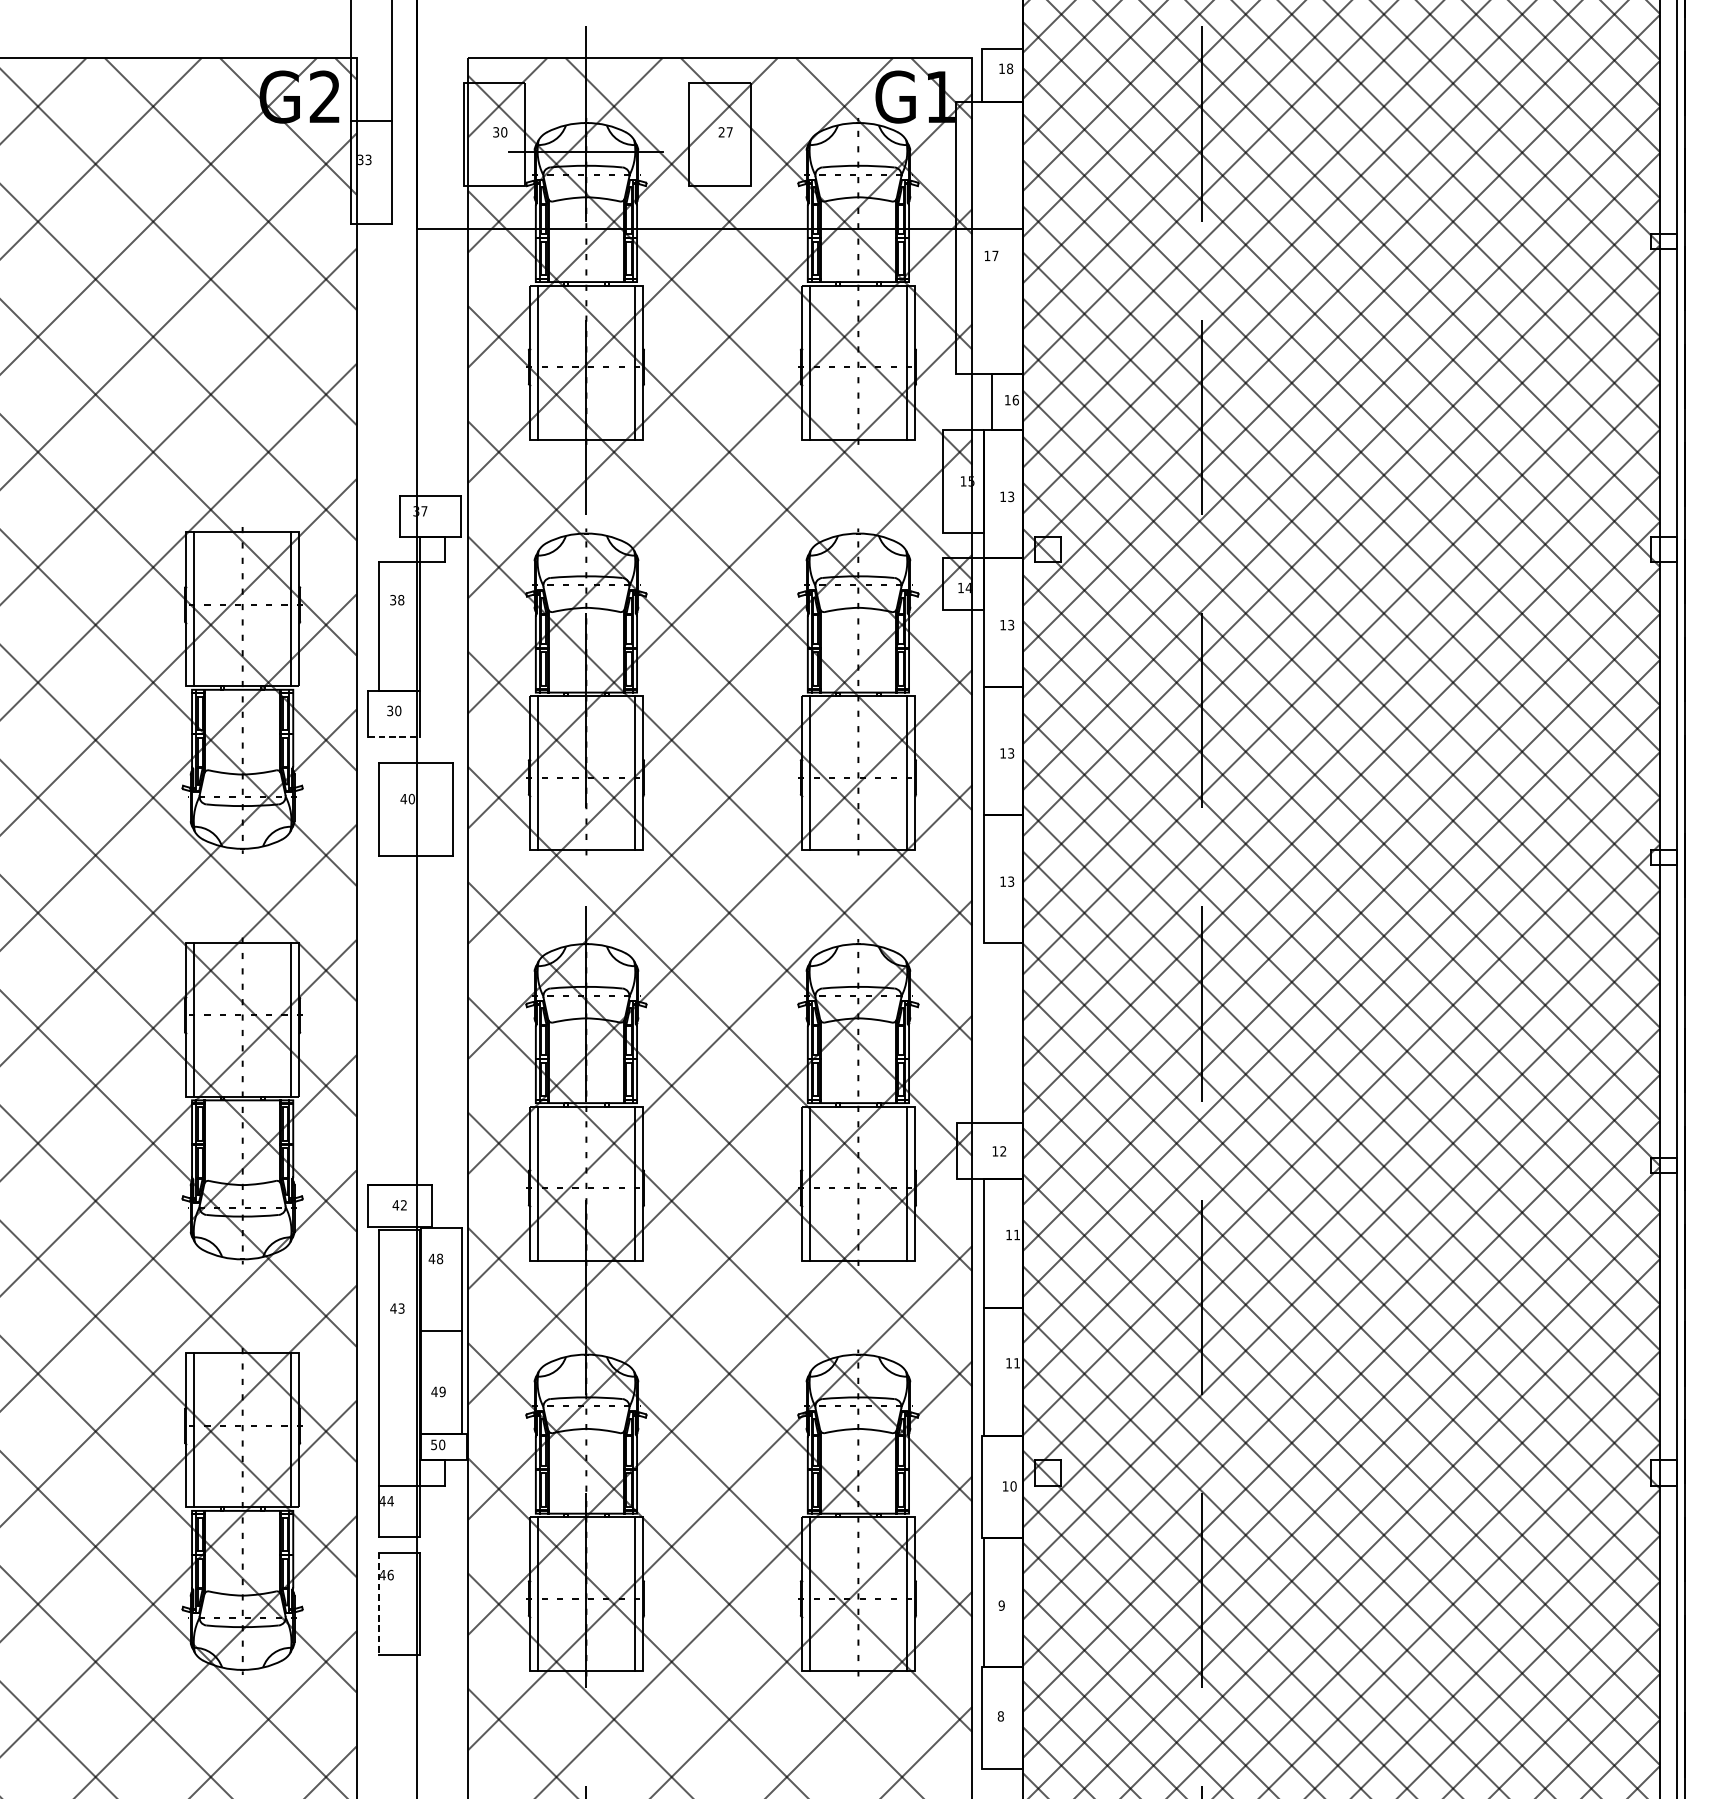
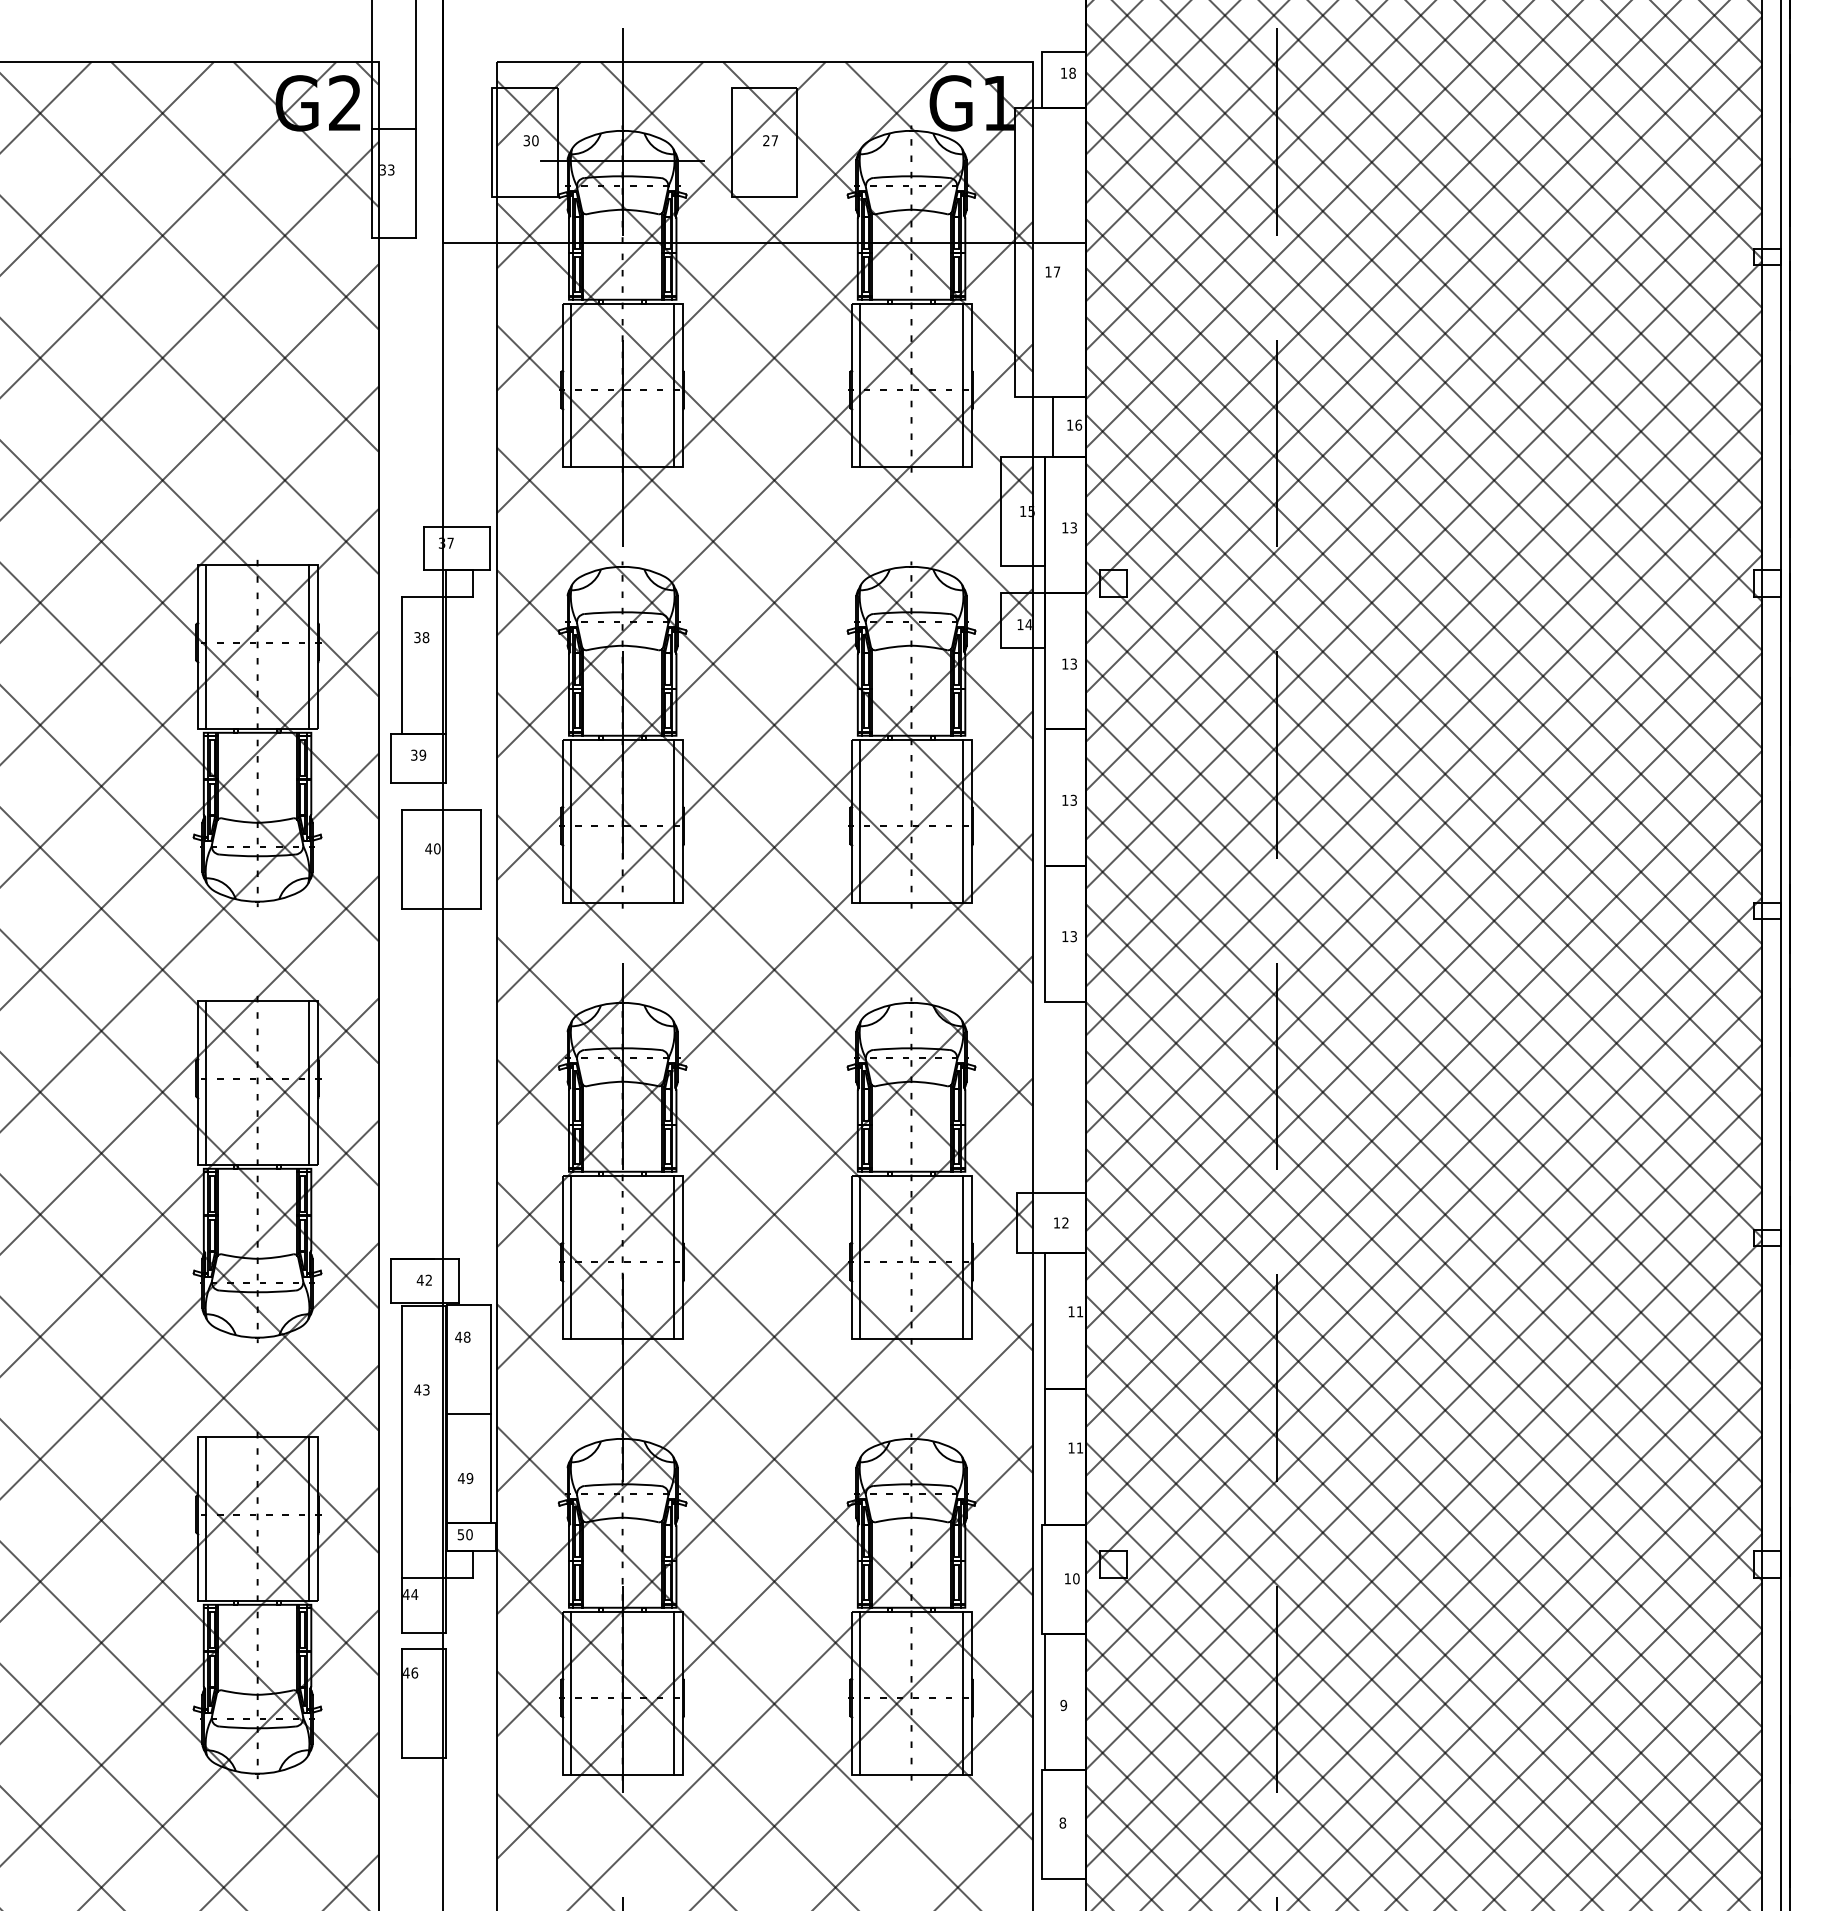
text: (397, 711) -> (422, 755), 30 -> 39
line: (394, 736) -> (418, 782), dashed -> solid
line: (378, 1603) -> (401, 1703), dashed -> solid

